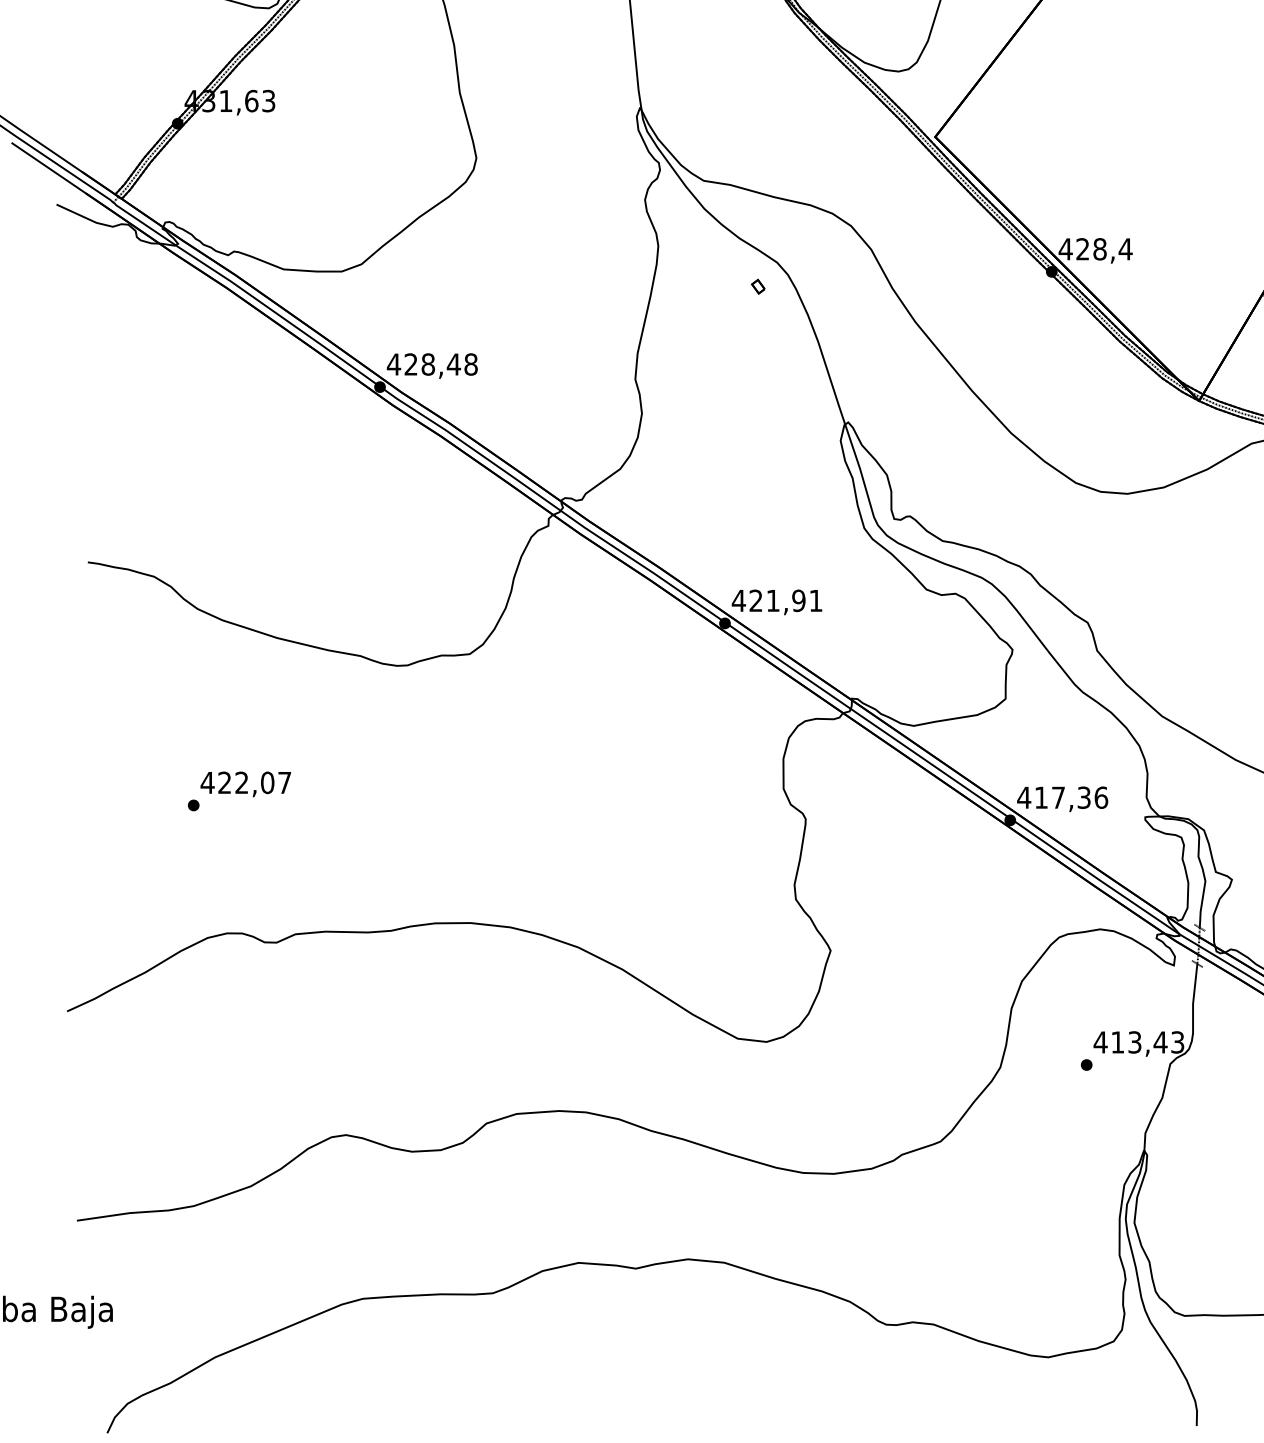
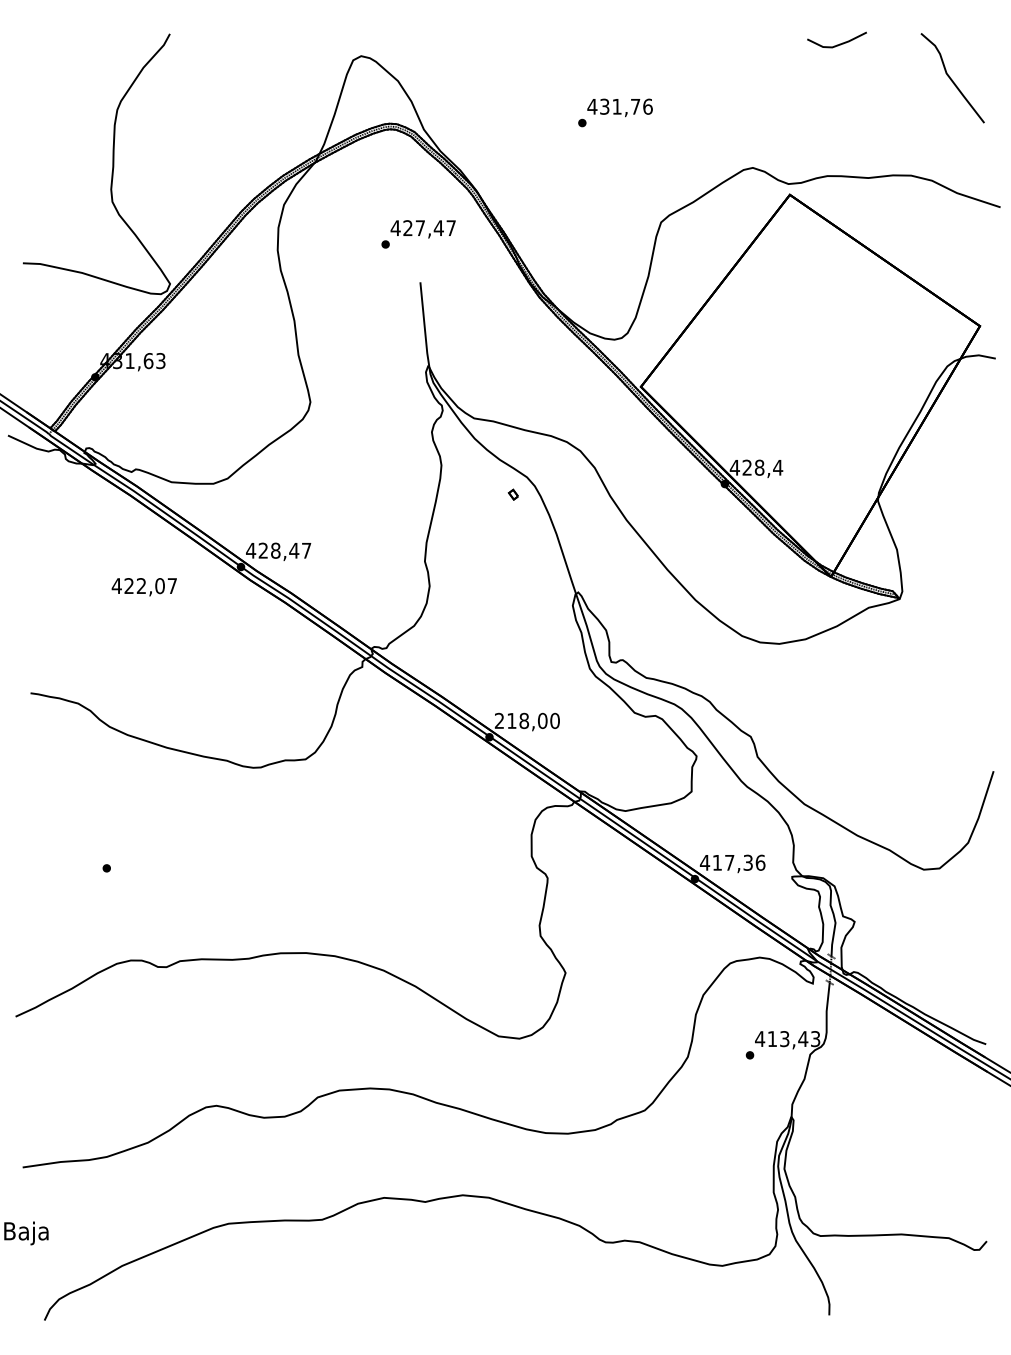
text: (470, 364) -> (306, 550), 428,48 -> 428,47
text: (776, 600) -> (526, 720), 421,91 -> 218,00
text: (244, 784) -> (143, 587), moved

